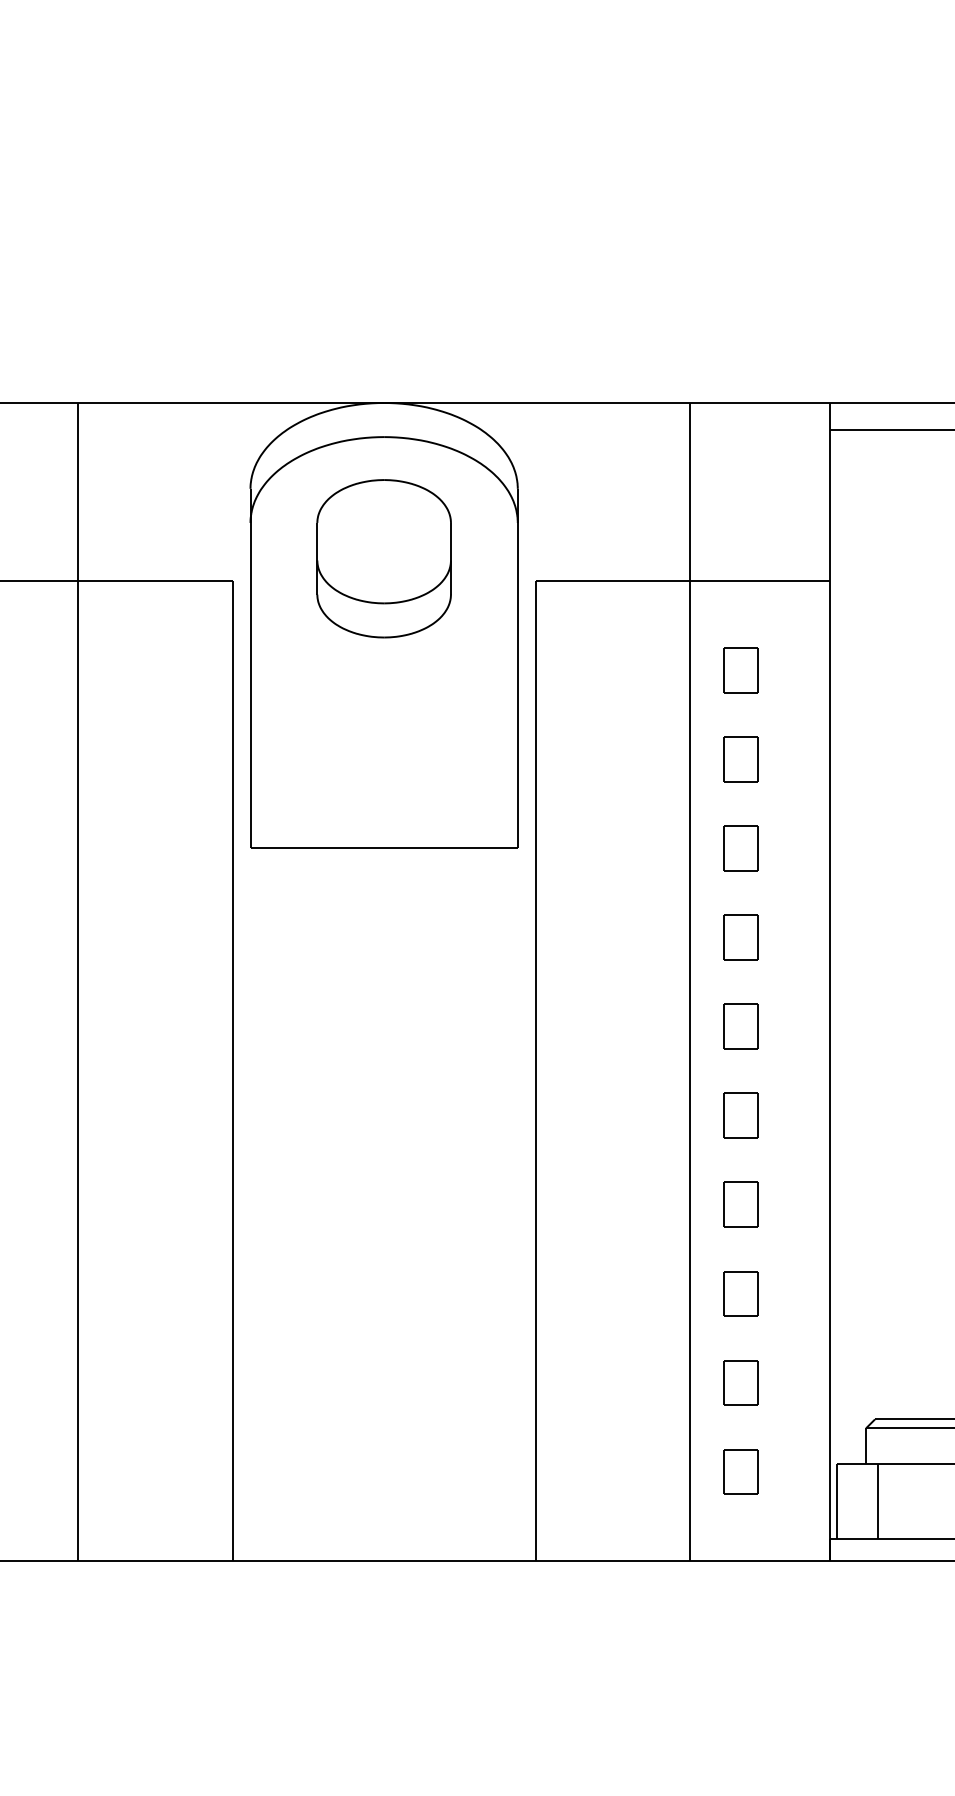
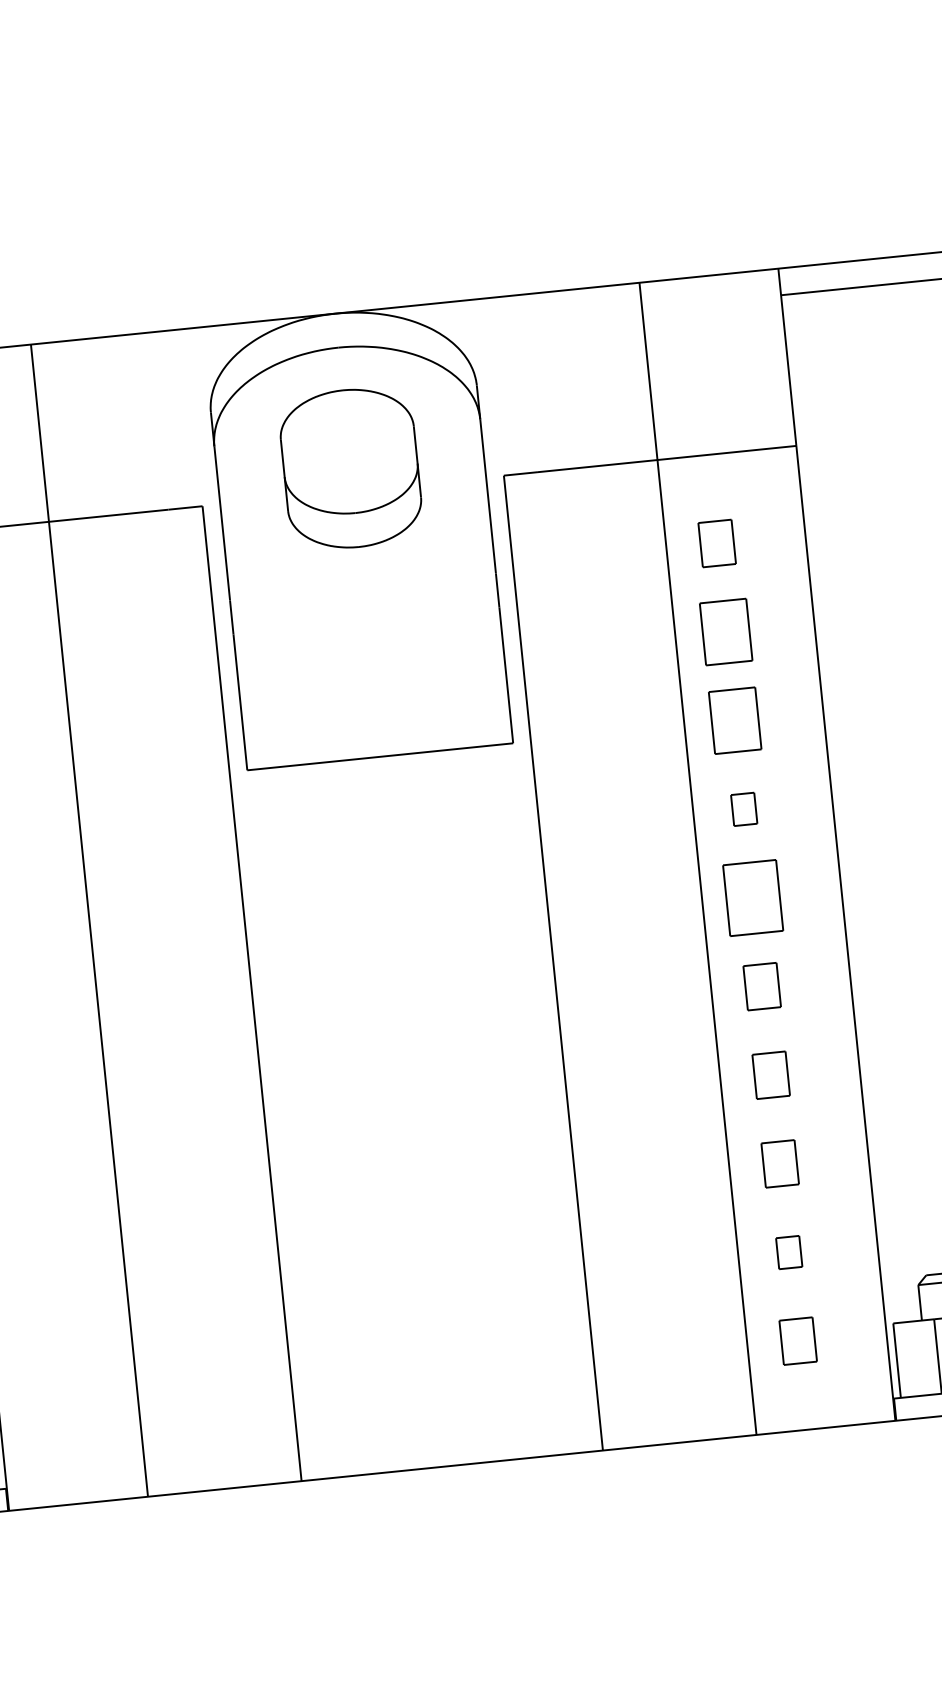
part: (740, 759) -> (725, 632), size x1.4
part: (740, 848) -> (734, 720), size x1.4
part: (740, 937) -> (743, 809), size x0.7
part: (740, 1026) -> (752, 898), size x1.6
part: (740, 1382) -> (788, 1252), size x0.7

